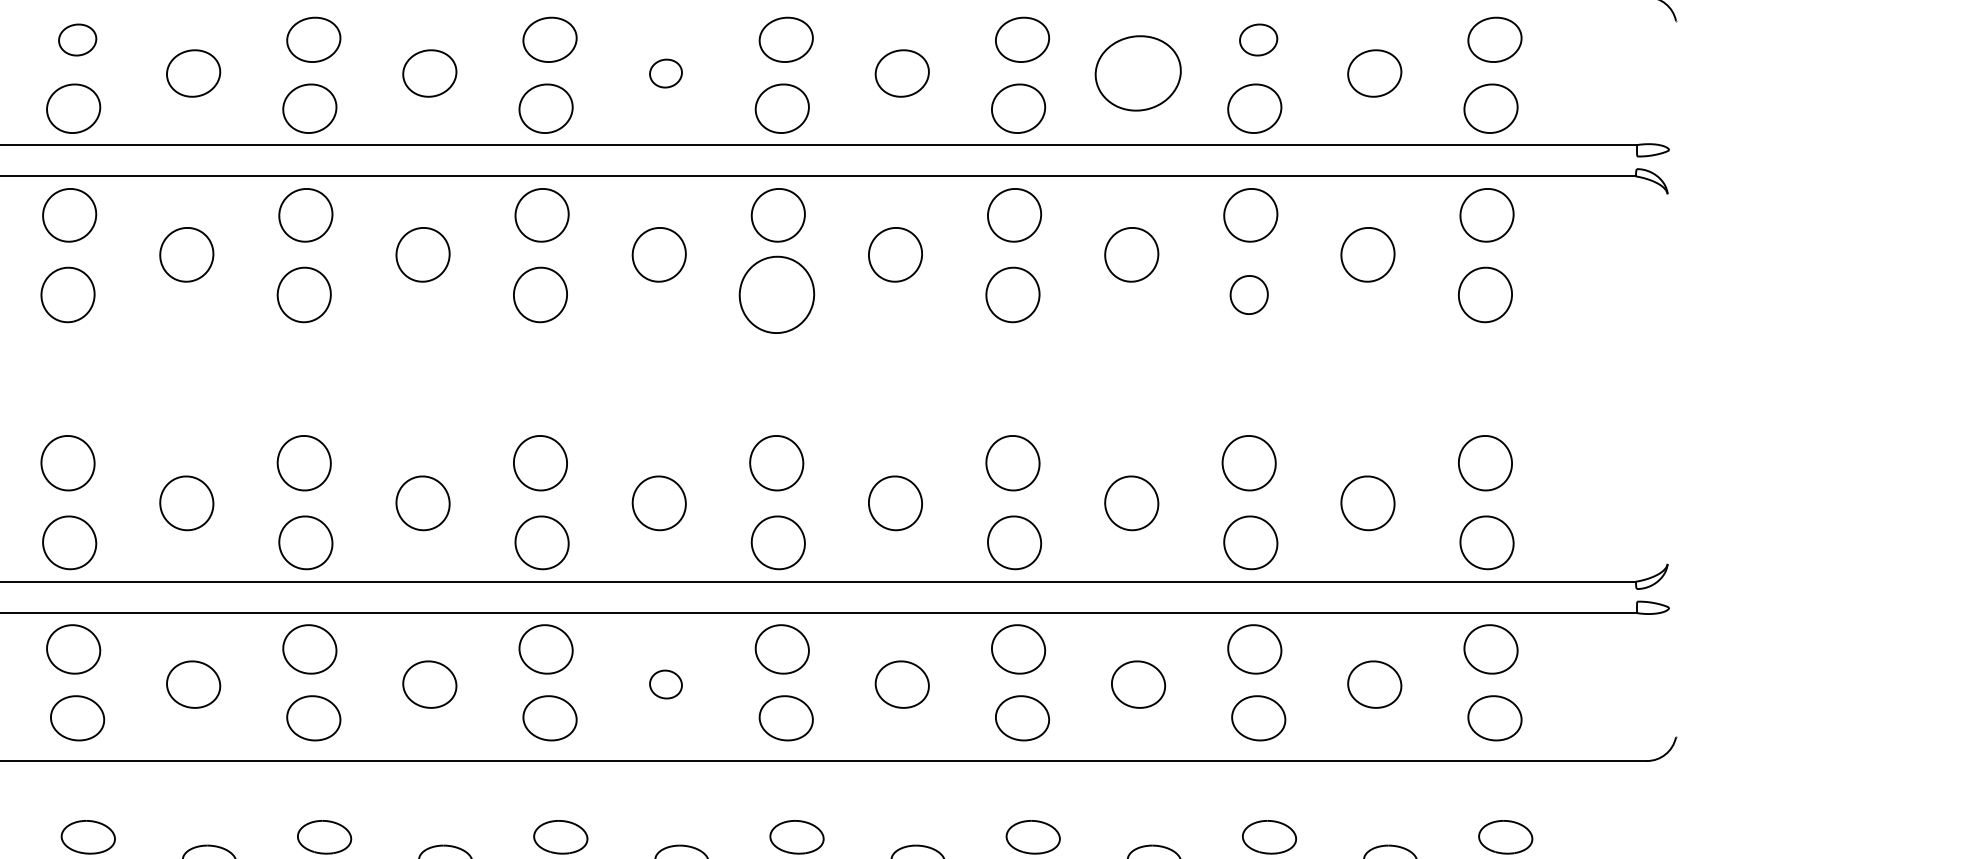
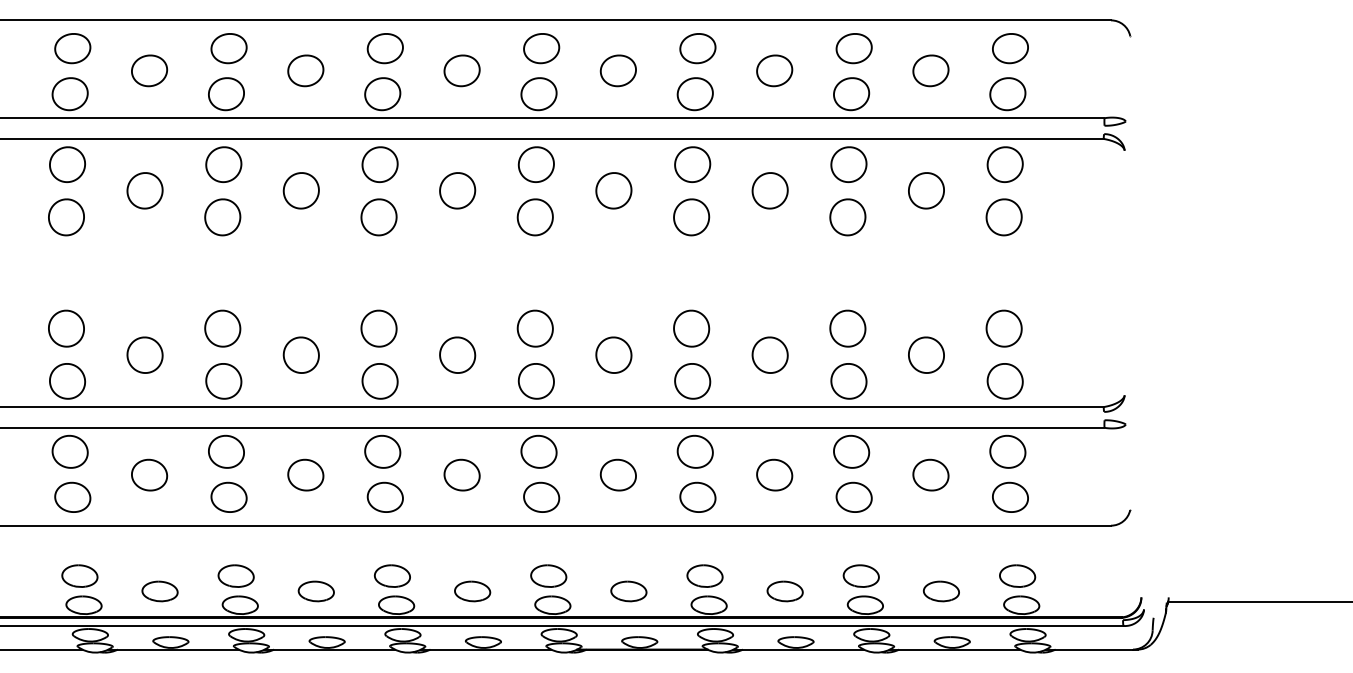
part: (77, 39) -> (72, 48), size x1.43
part: (1257, 39) -> (853, 48), size x1.43
part: (665, 72) -> (461, 70), size x1.67
part: (1138, 72) -> (774, 70), size x0.62
part: (775, 295) -> (534, 217), size x0.71
part: (1248, 295) -> (847, 217), size x1.43
part: (665, 683) -> (461, 474), size x1.67

